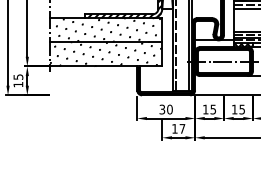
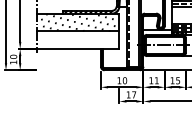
hatch: (105, 54) -> (77, 40), removed
text: (18, 77) -> (13, 57), 15 -> 10
text: (162, 109) -> (119, 80), 30 -> 10
text: (213, 109) -> (156, 80), 15 -> 11

